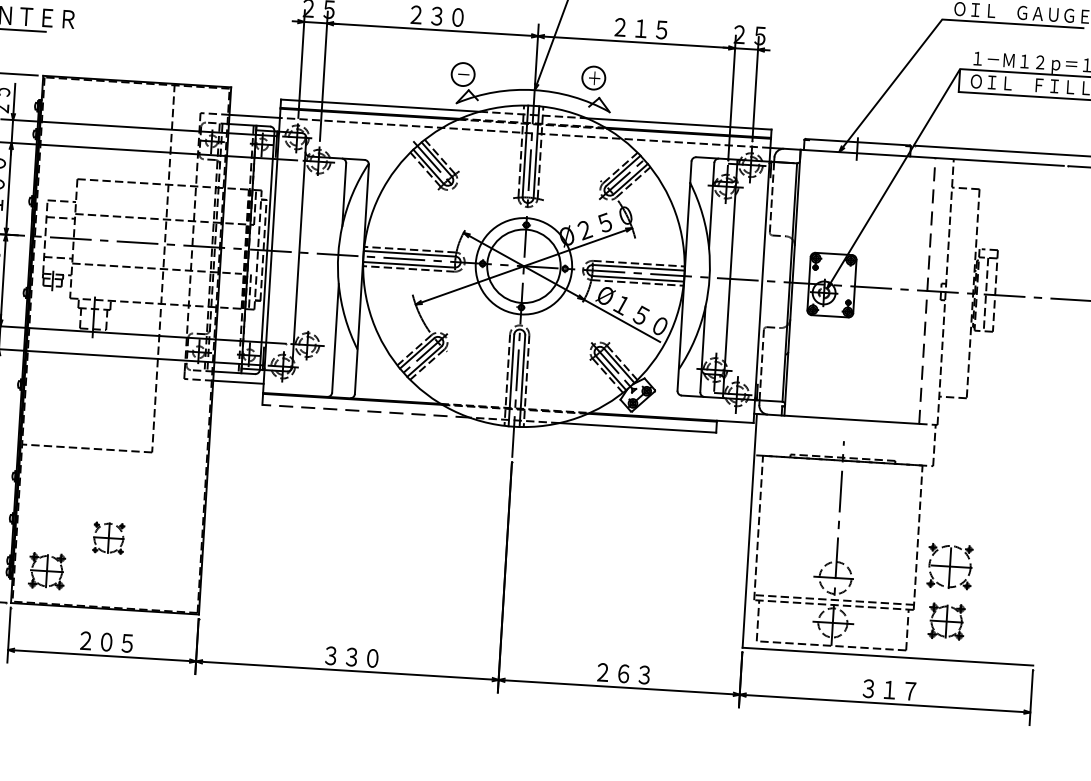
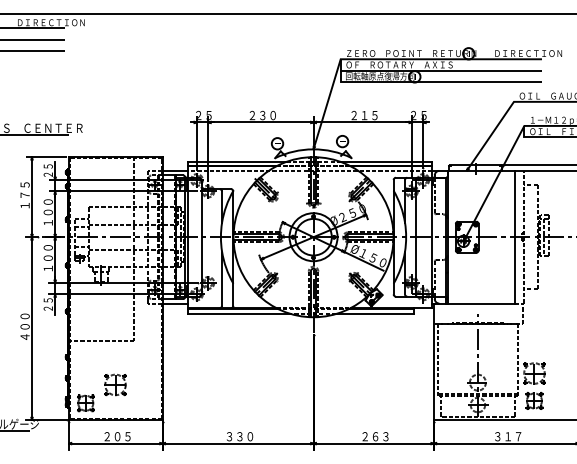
line: (926, 289) -> (514, 236), dashed -> solid
line: (366, 412) -> (239, 314), dashed -> solid
part: (108, 537) -> (115, 384), size x1.43

